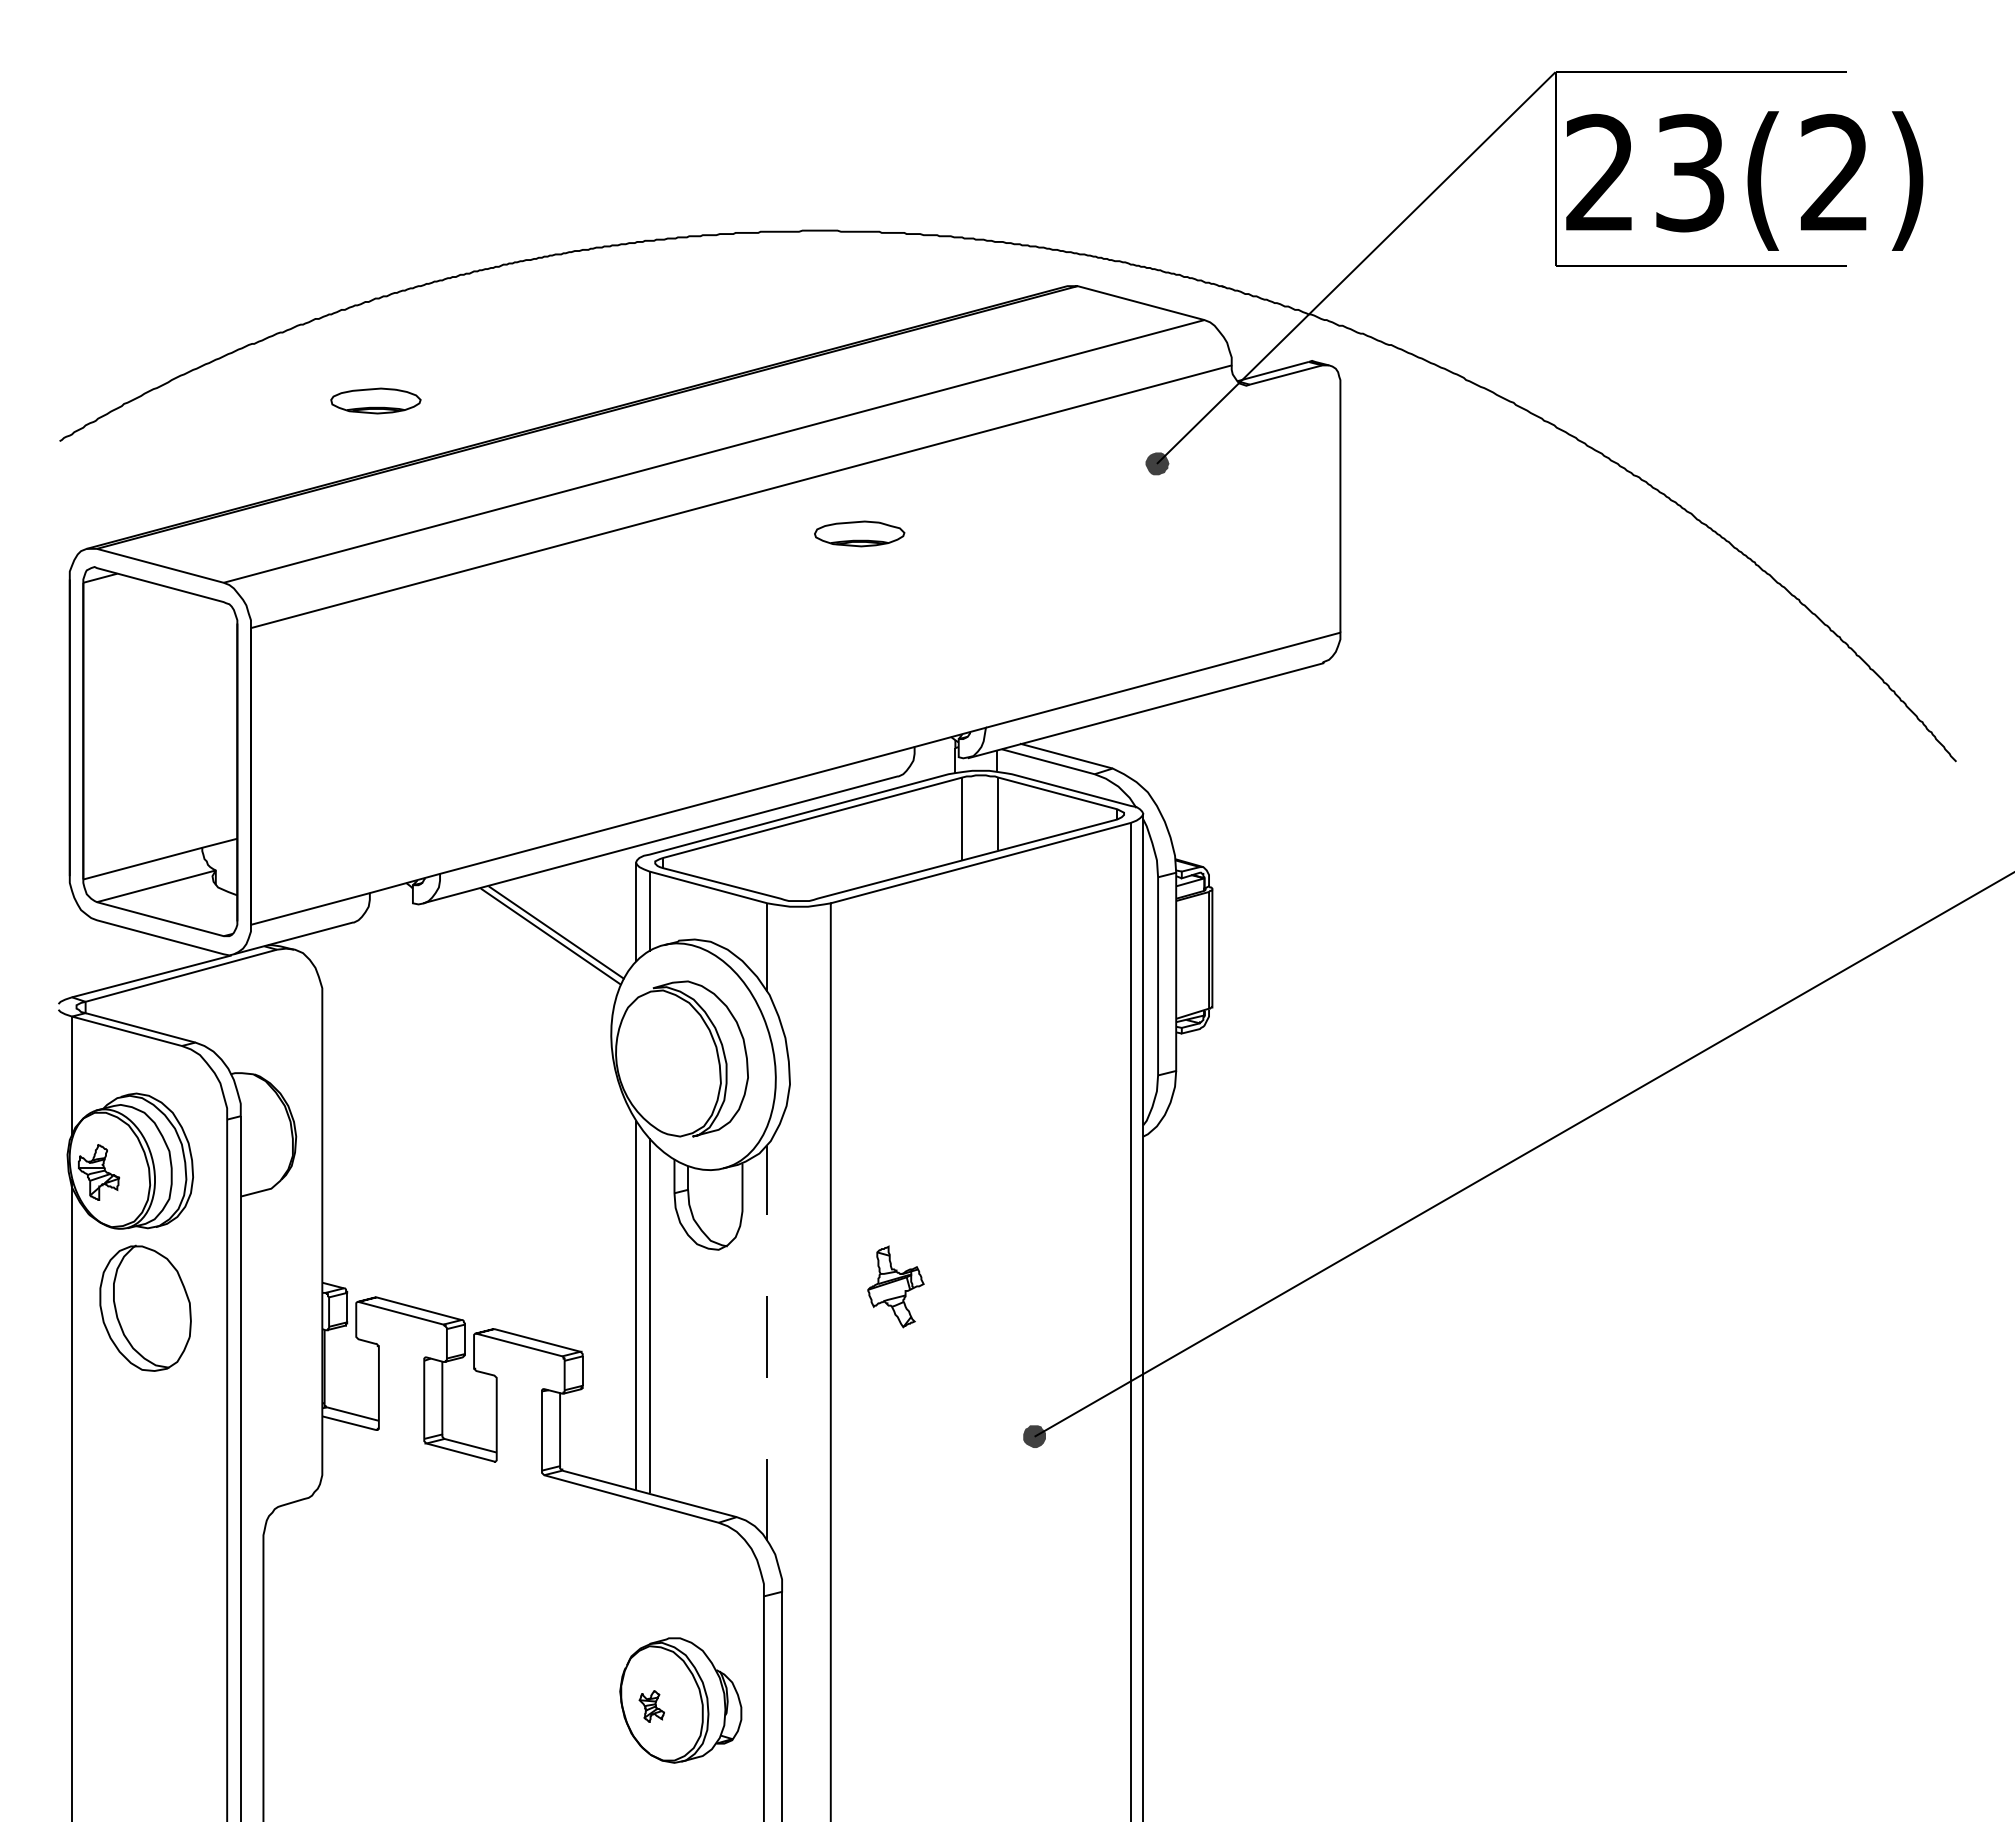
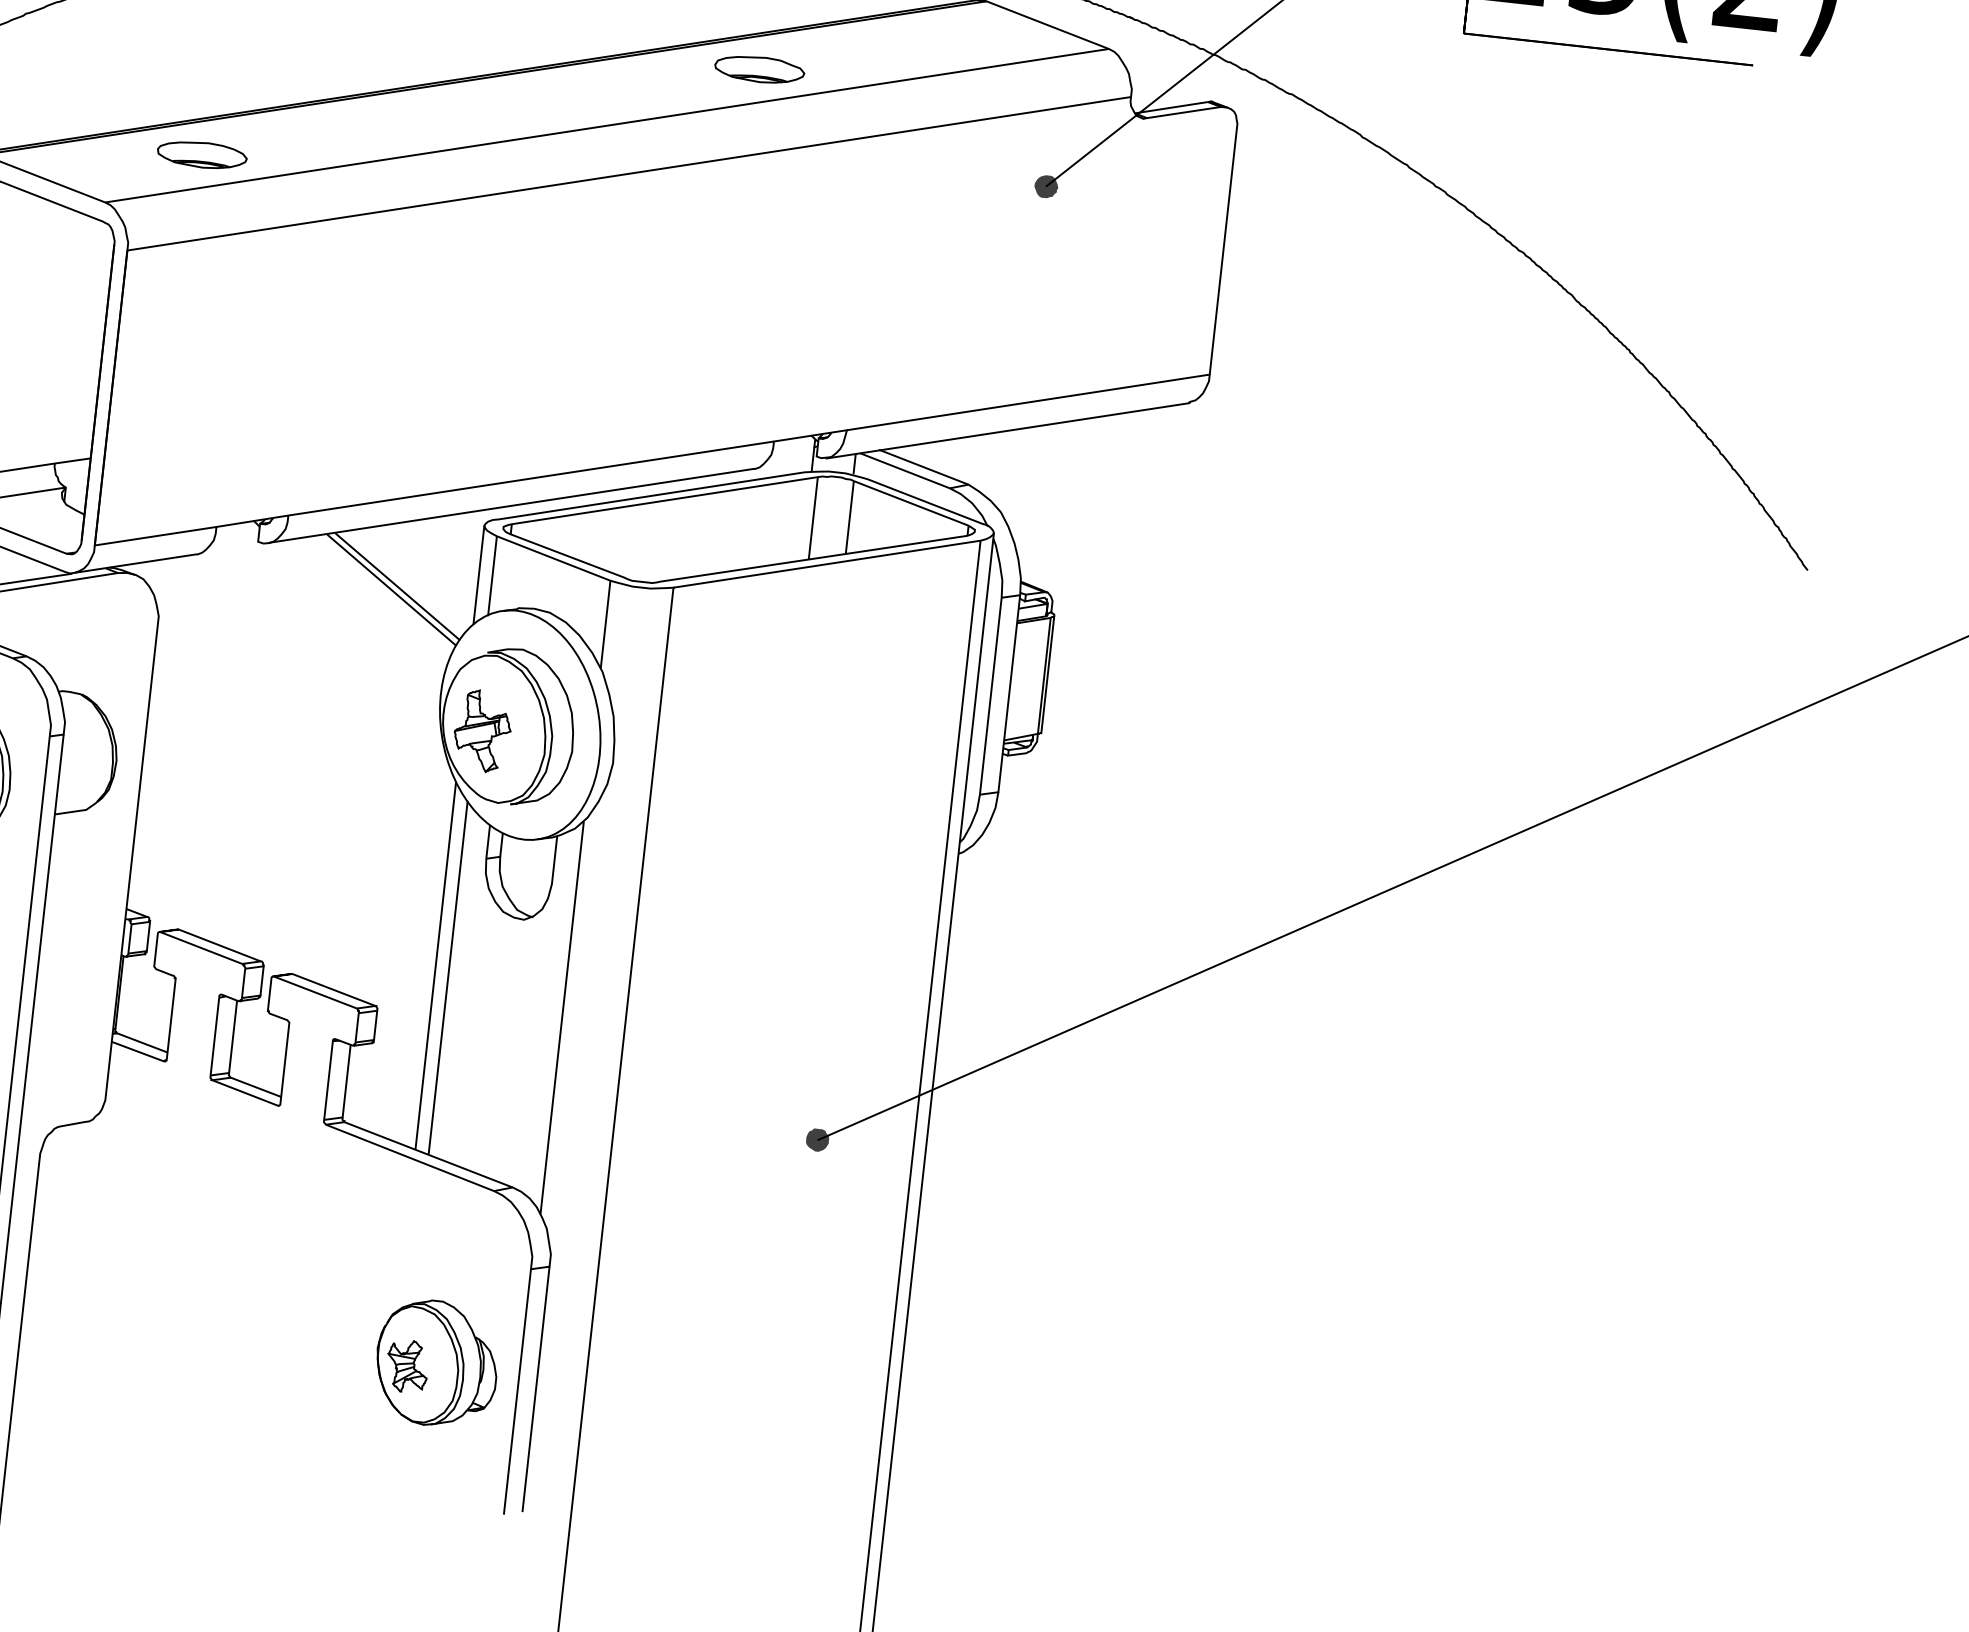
part: (375, 400) -> (201, 154), moved
part: (859, 533) -> (759, 69), moved
part: (895, 1286) -> (482, 730), moved
line: (767, 1343) -> (562, 1018), dashed -> solid
part: (651, 1706) -> (407, 1366), size x1.67

